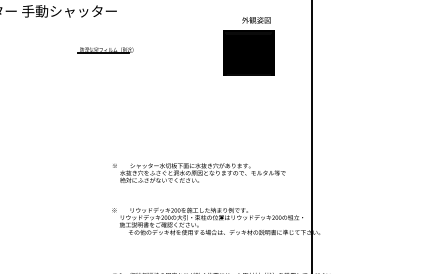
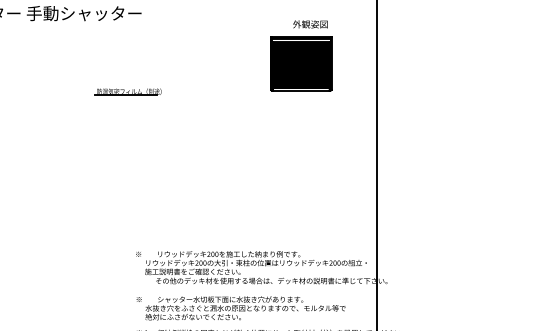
part: (105, 50) -> (127, 92), moved
text: (199, 172) -> (241, 307), moved

